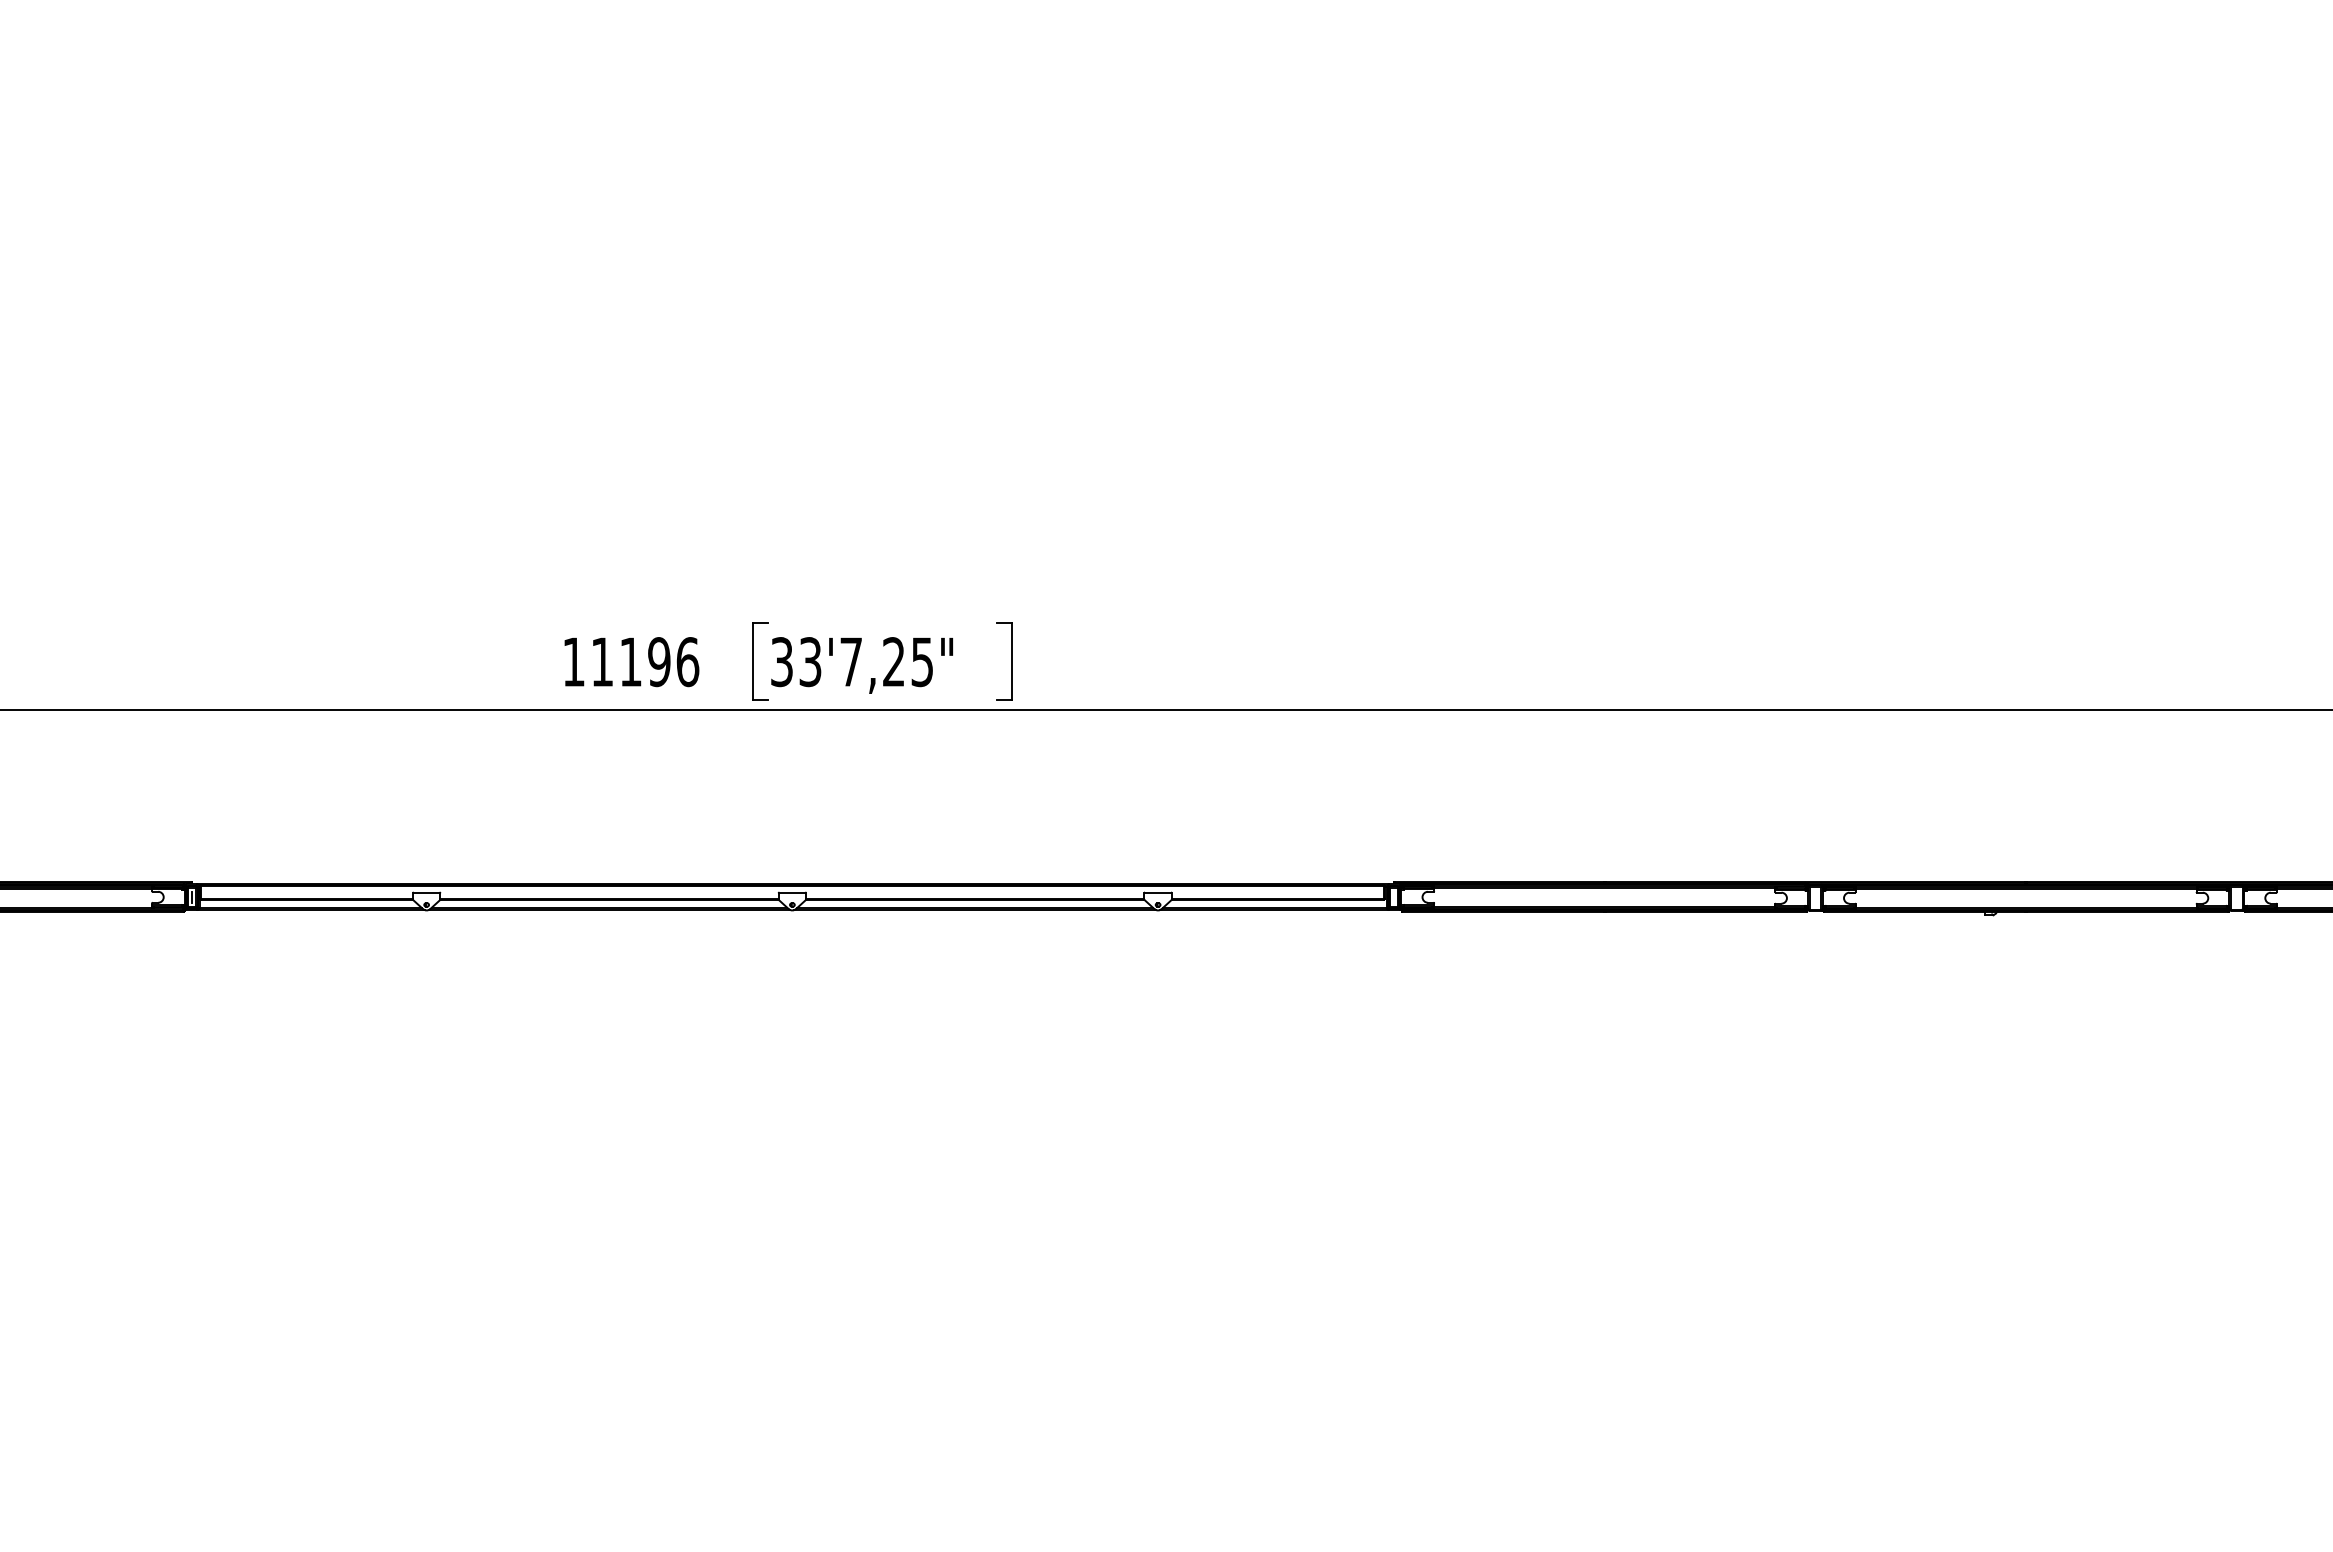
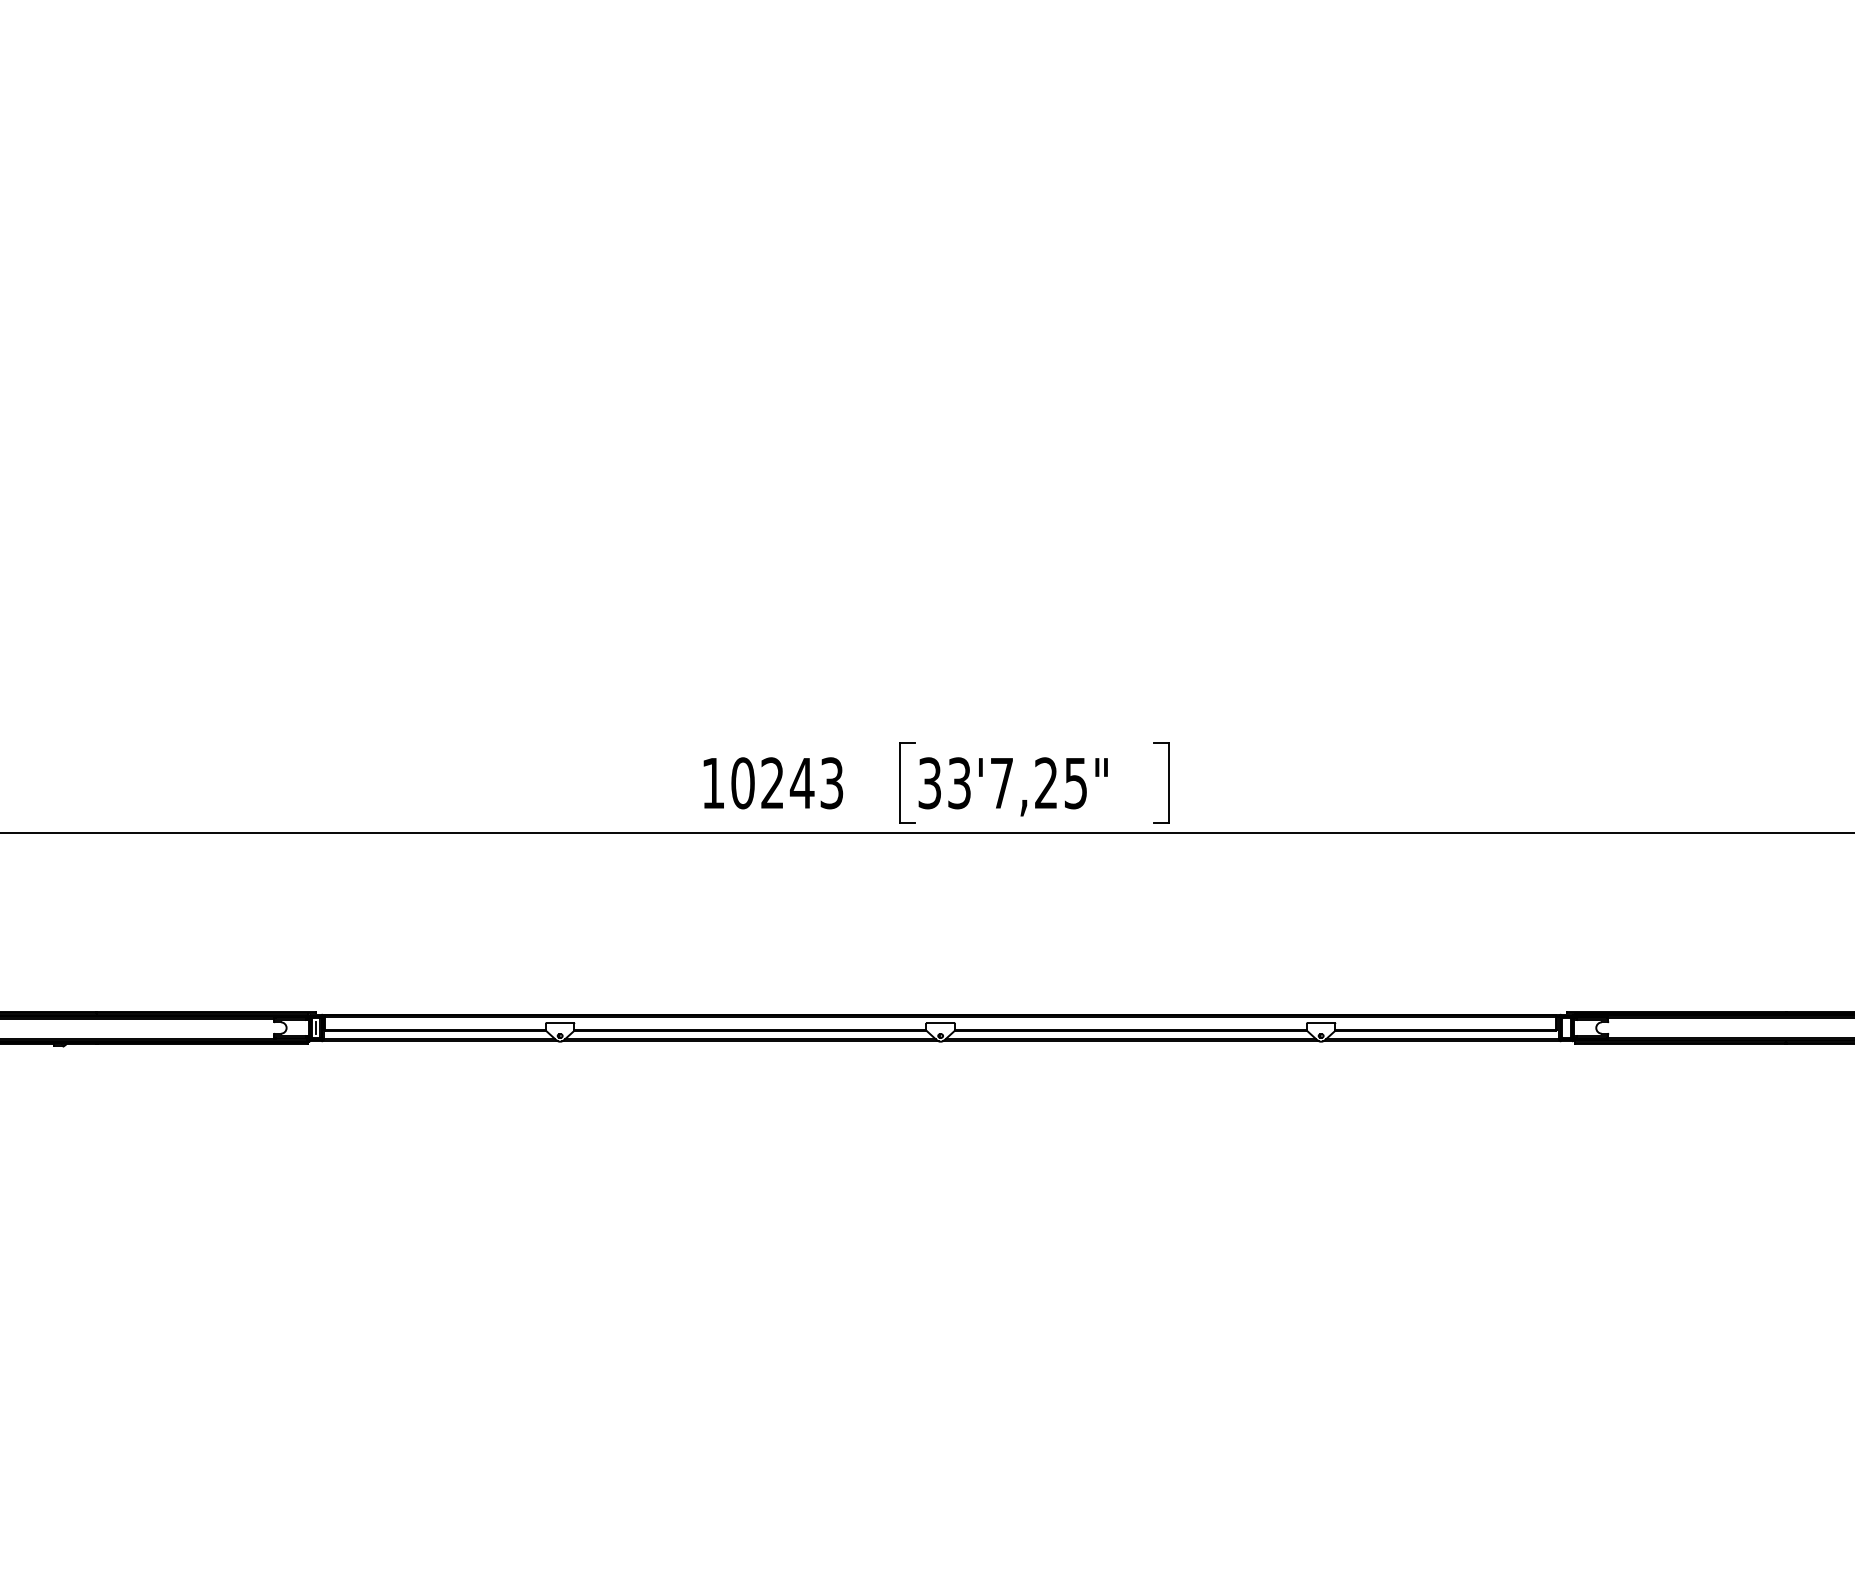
text: (645, 662) -> (787, 783), 11196 -> 10243

